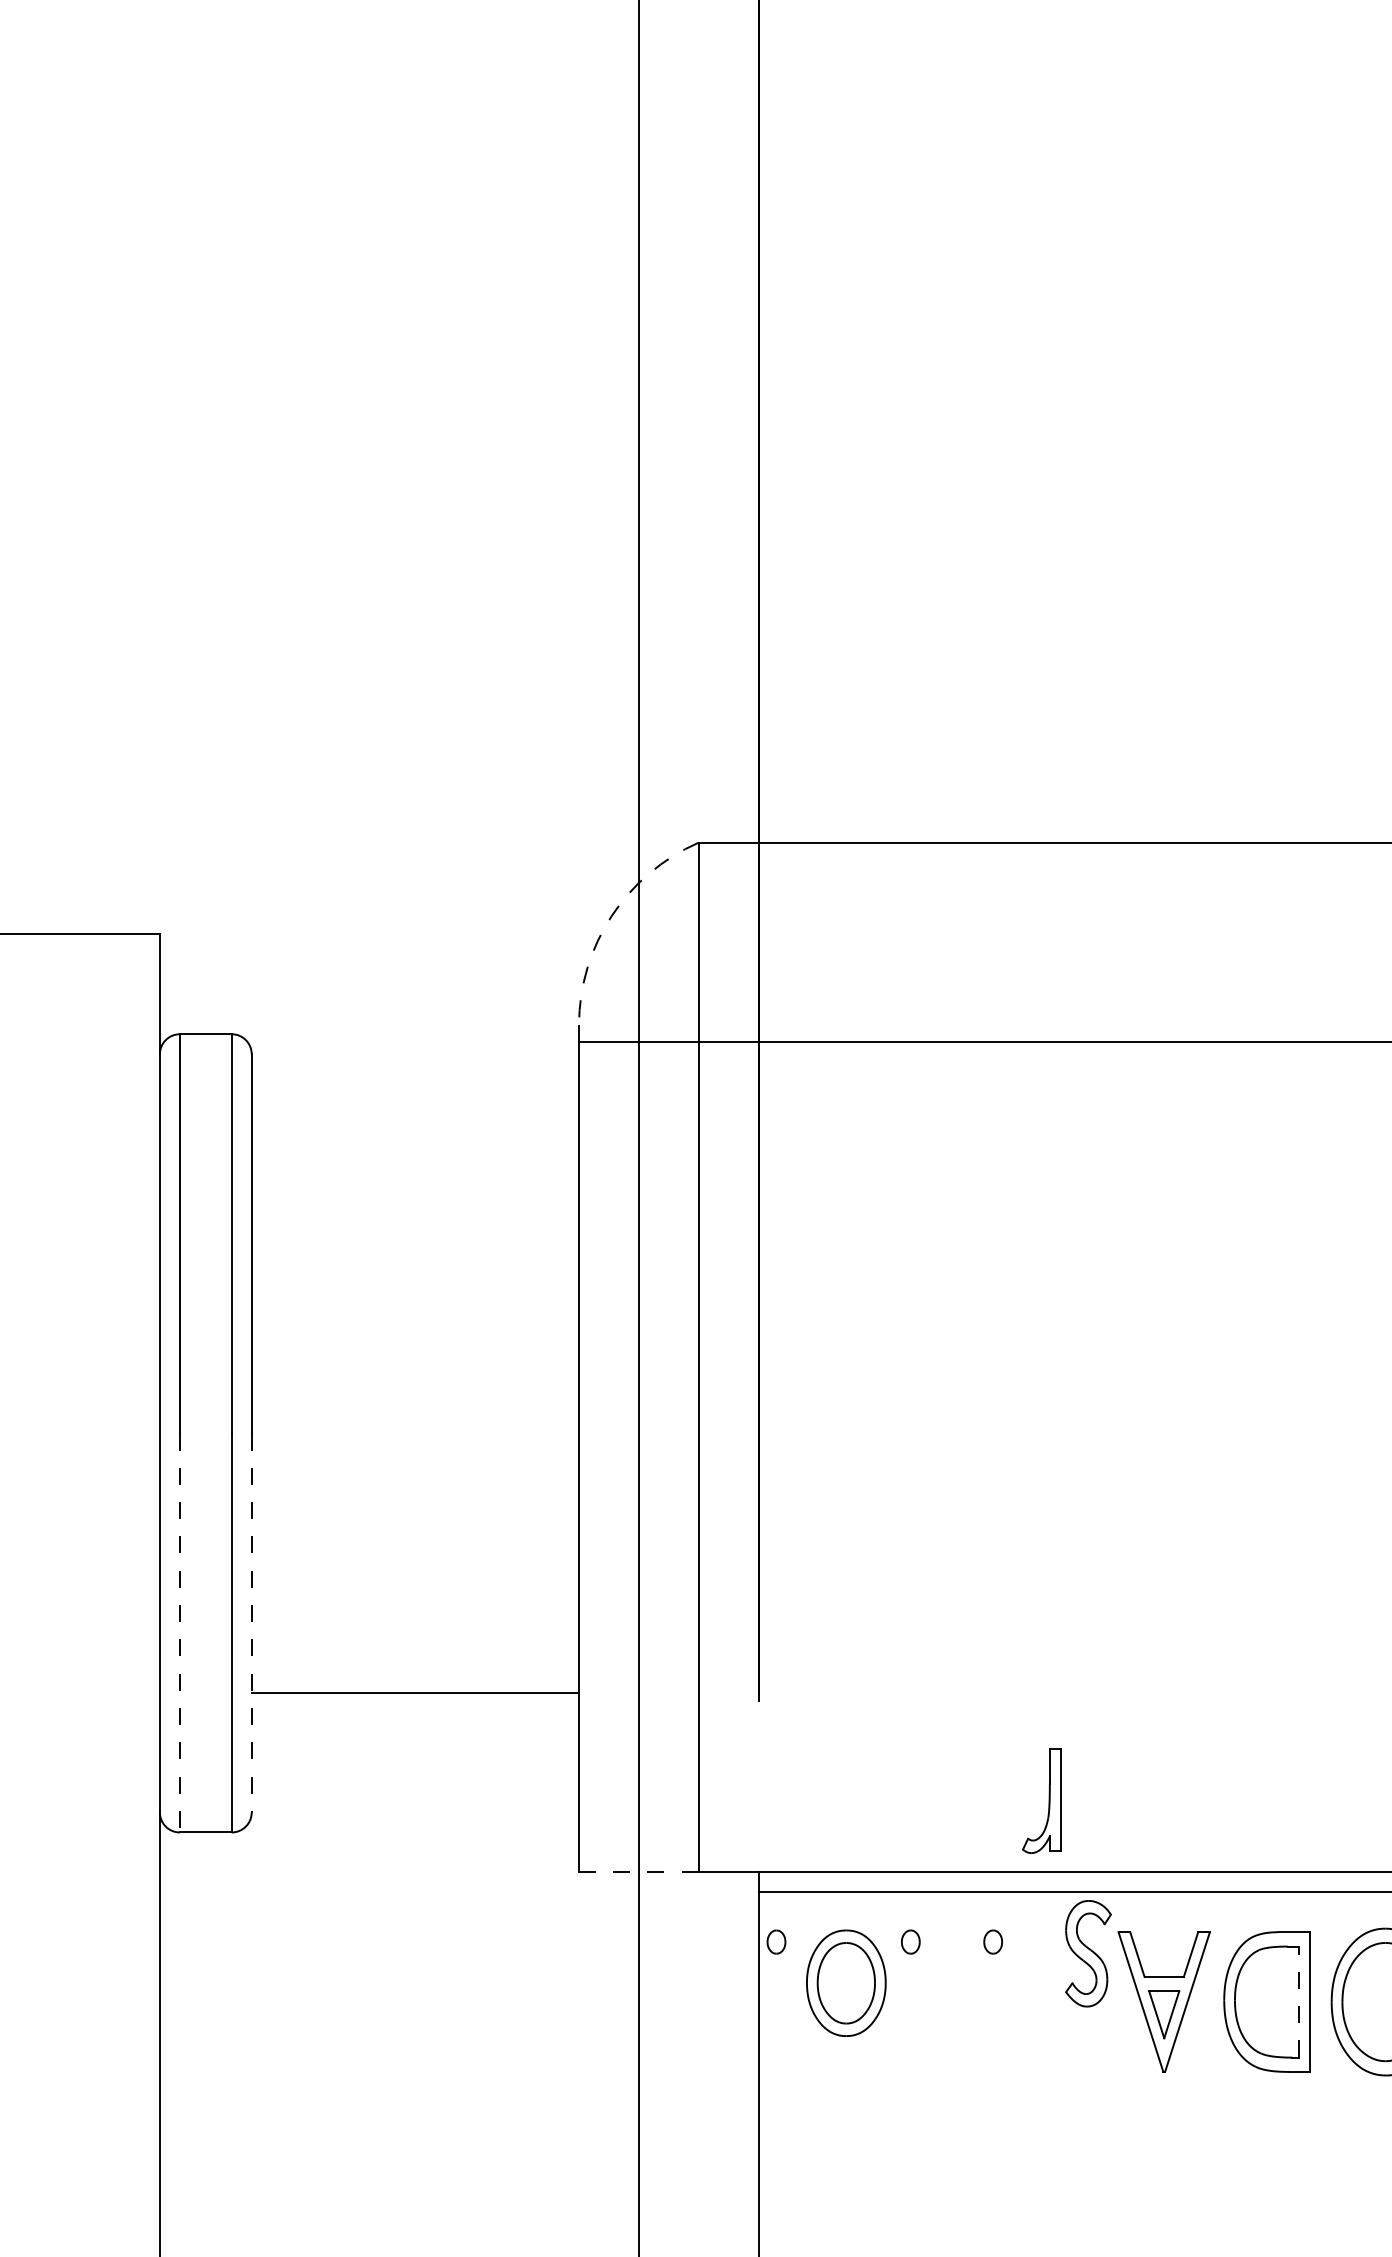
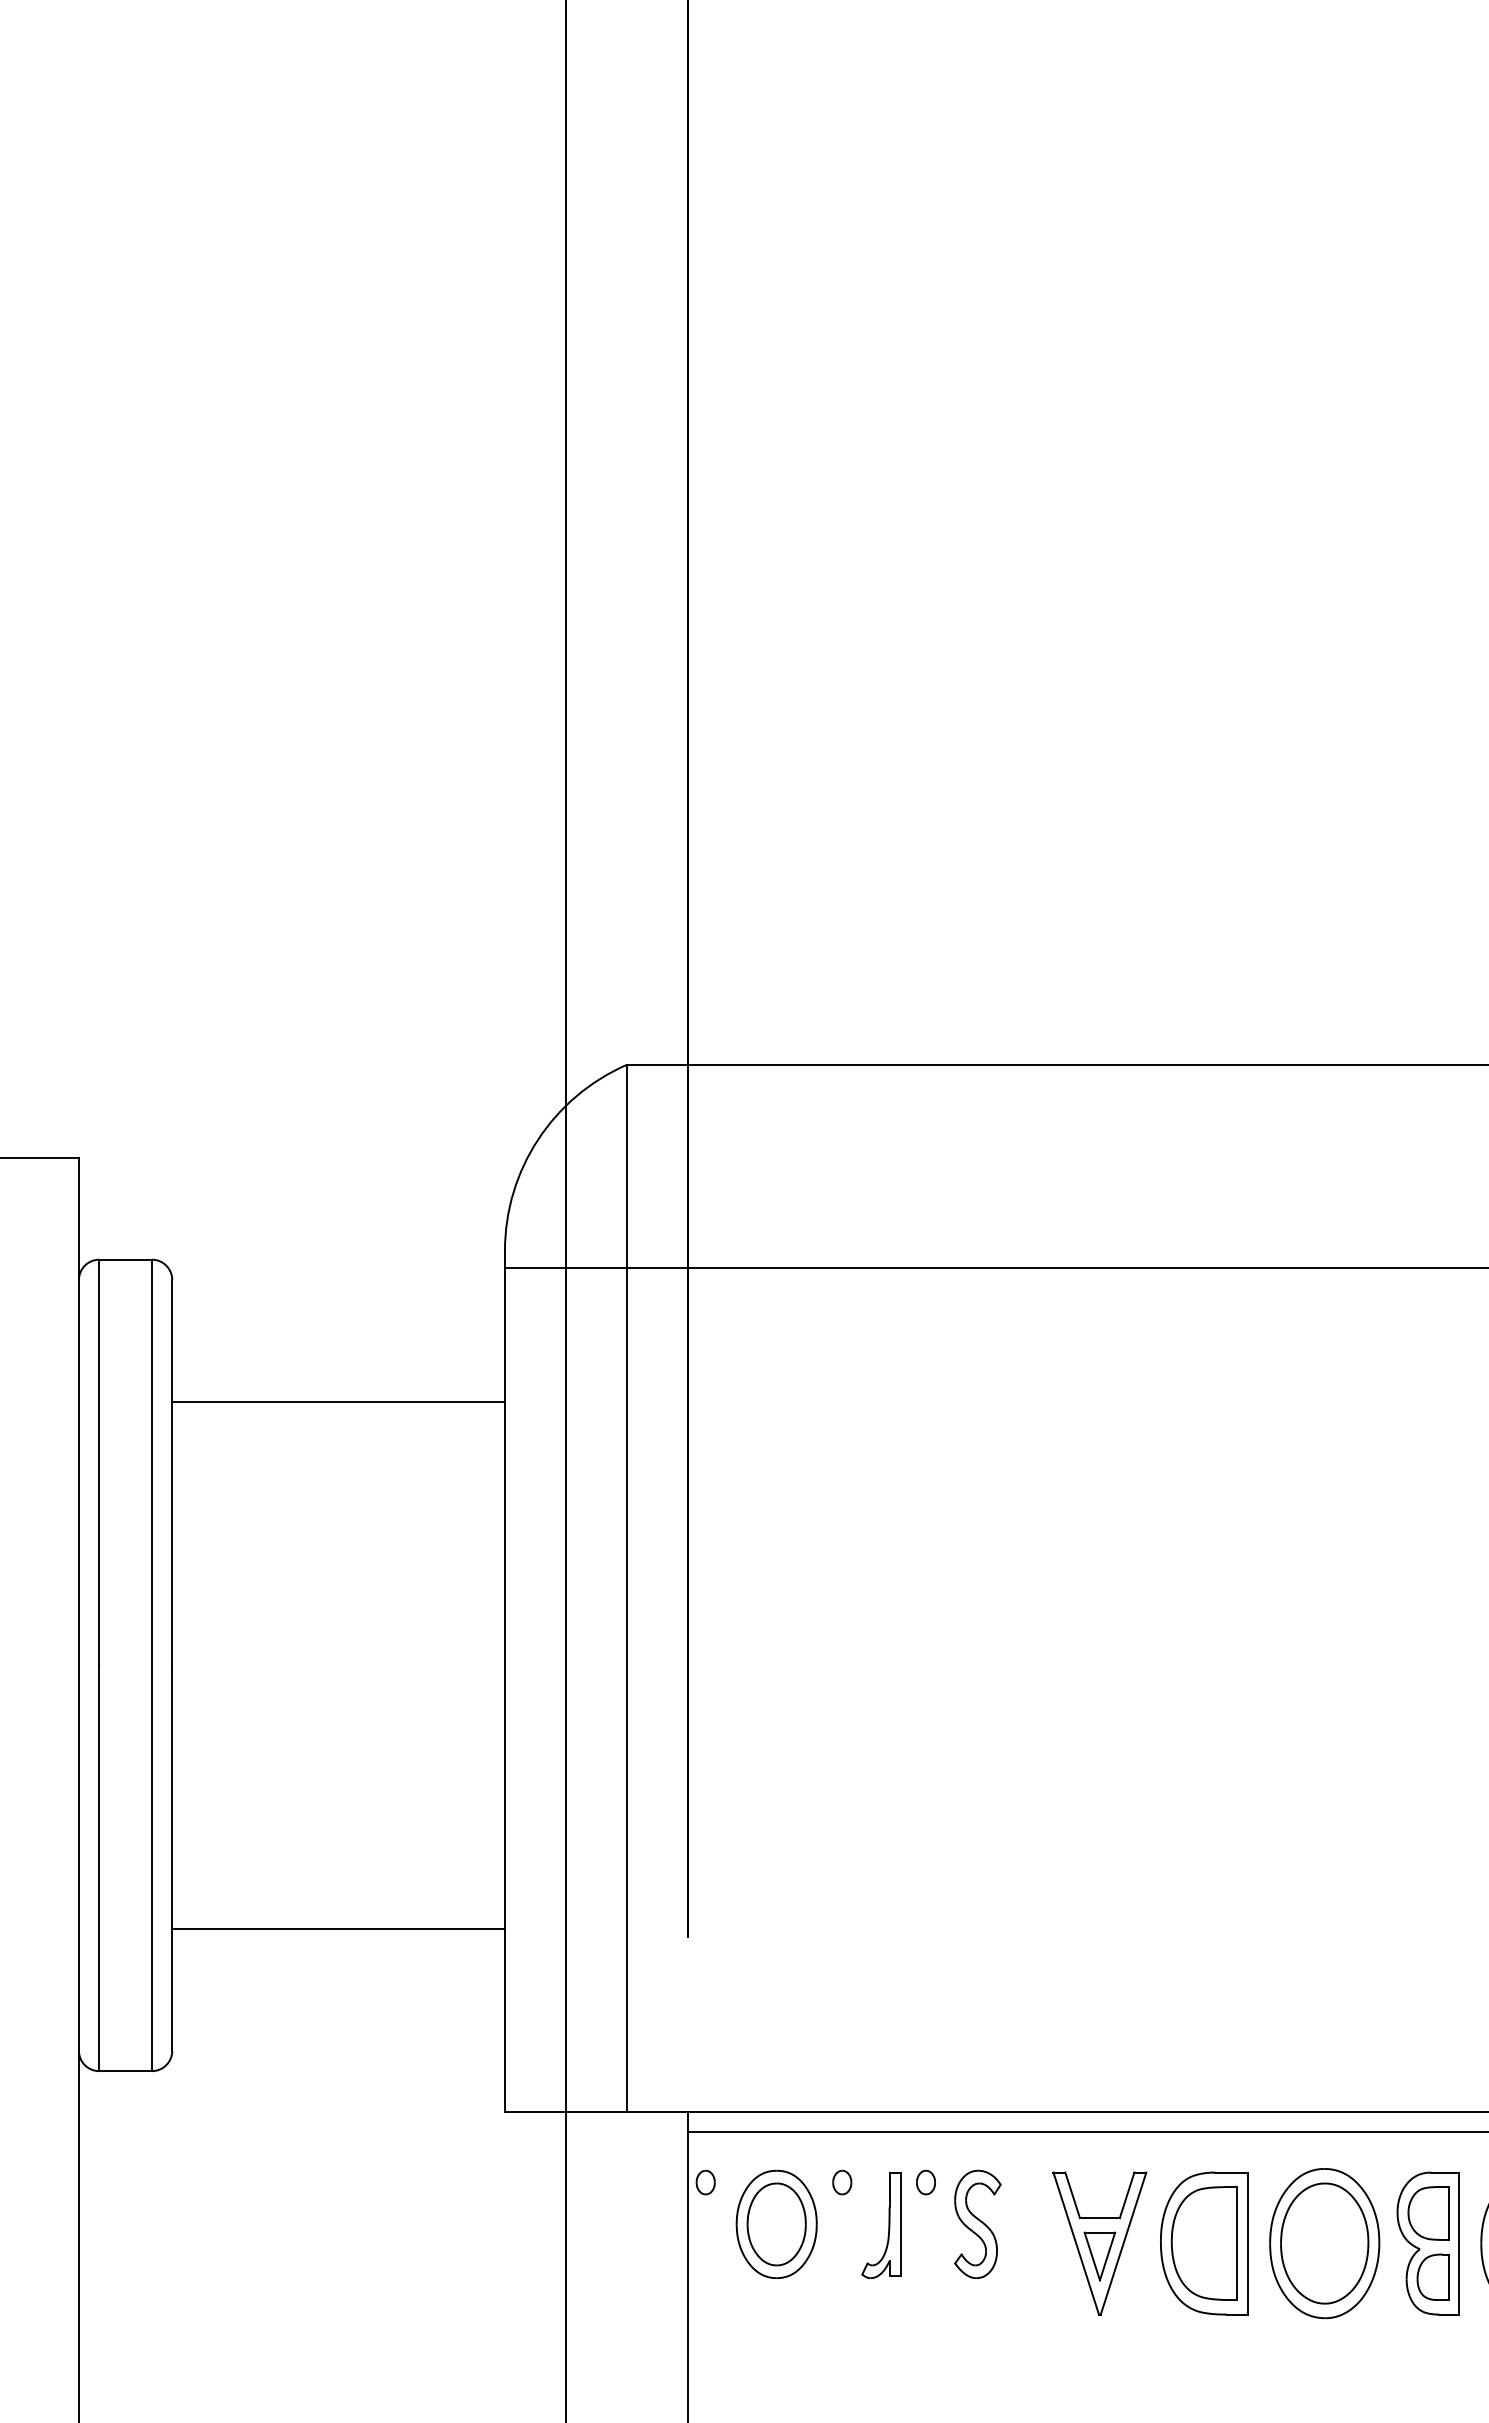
arc: (611, 916) -> (538, 1139), dashed -> solid
line: (415, 1173) -> (338, 1401), added
line: (251, 1623) -> (172, 1858), dashed -> solid
line: (180, 1633) -> (99, 1868), dashed -> solid
part: (1048, 1801) -> (888, 2225), moved
line: (638, 1872) -> (565, 2111), dashed -> solid
part: (1088, 1953) -> (977, 2224), moved
line: (1299, 2002) -> (1237, 2243), dashed -> solid

